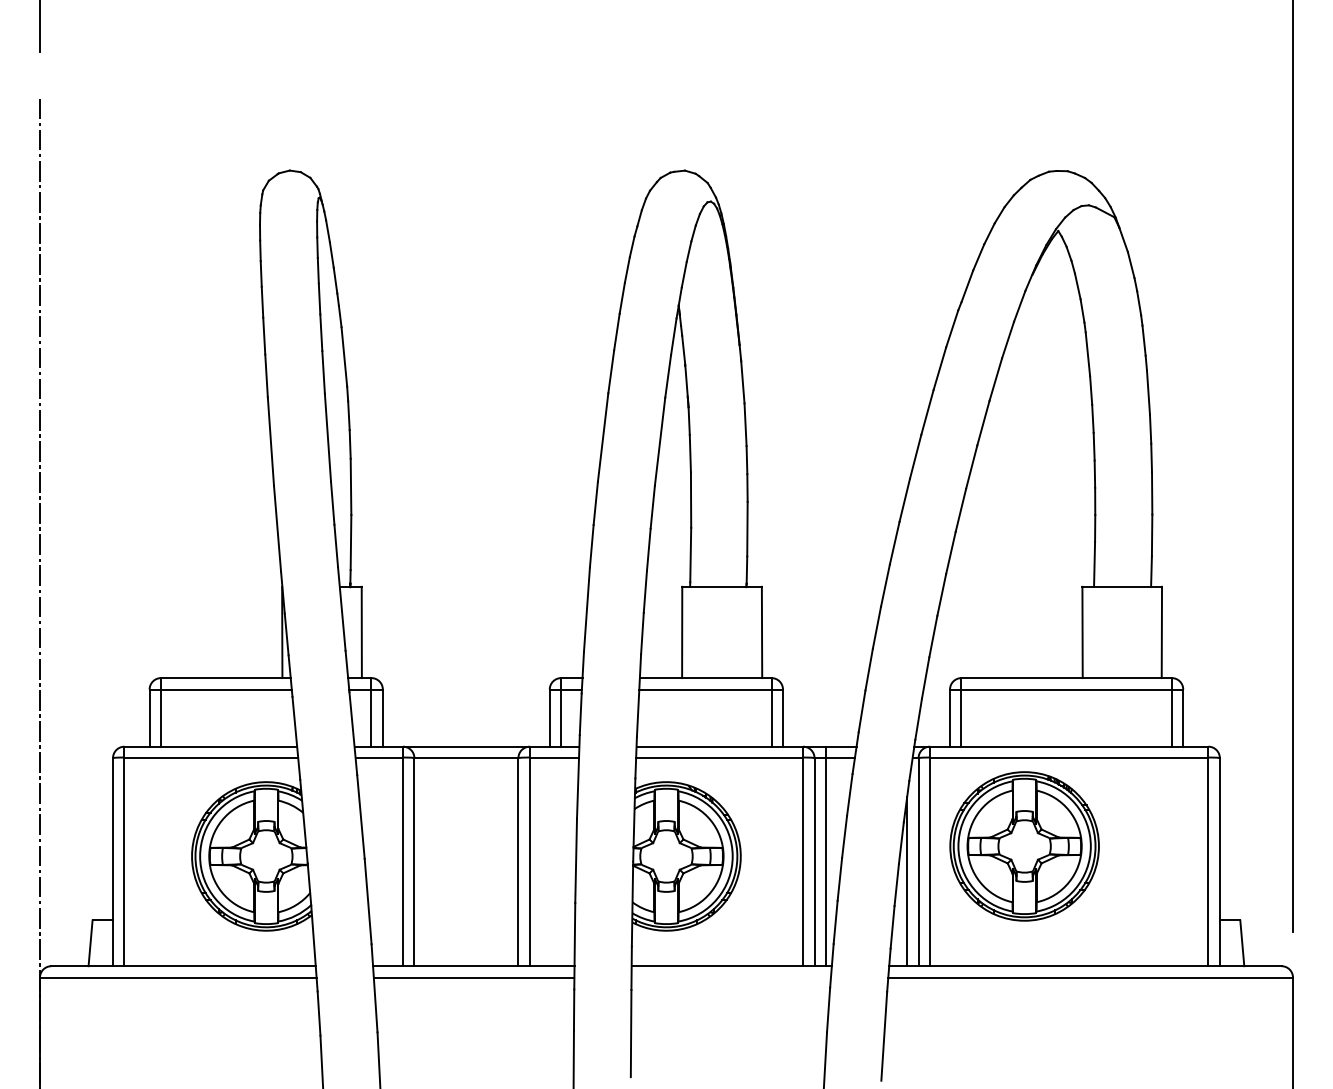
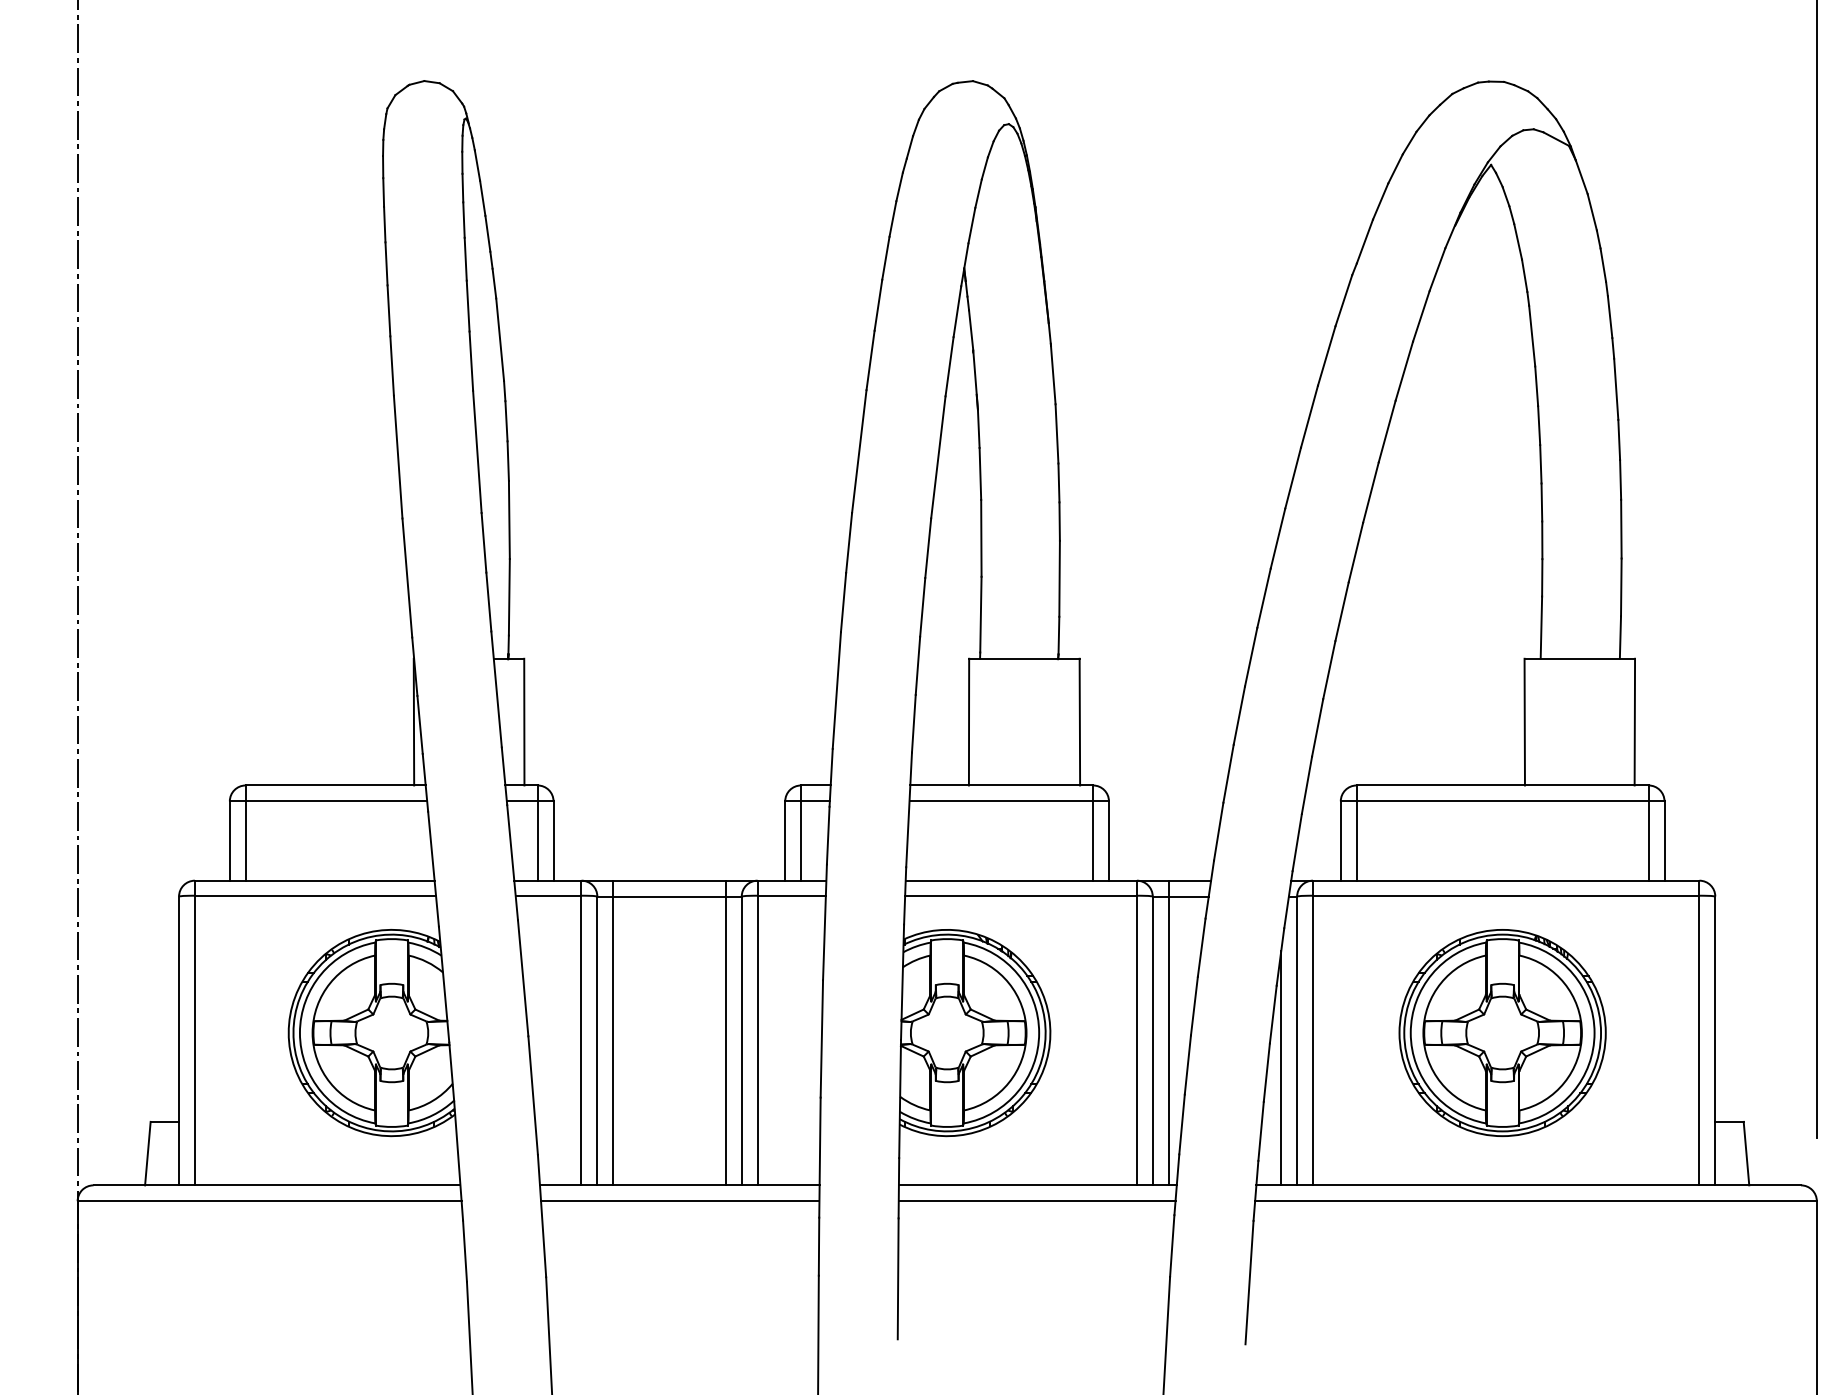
part: (1024, 846) -> (1502, 1033), moved
line: (425, 856) -> (612, 1033), added
line: (507, 856) -> (726, 1033), added
line: (730, 977) -> (1036, 1201), added

